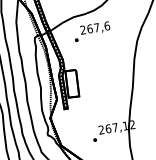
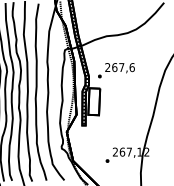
text: (92, 31) -> (116, 70), moved

